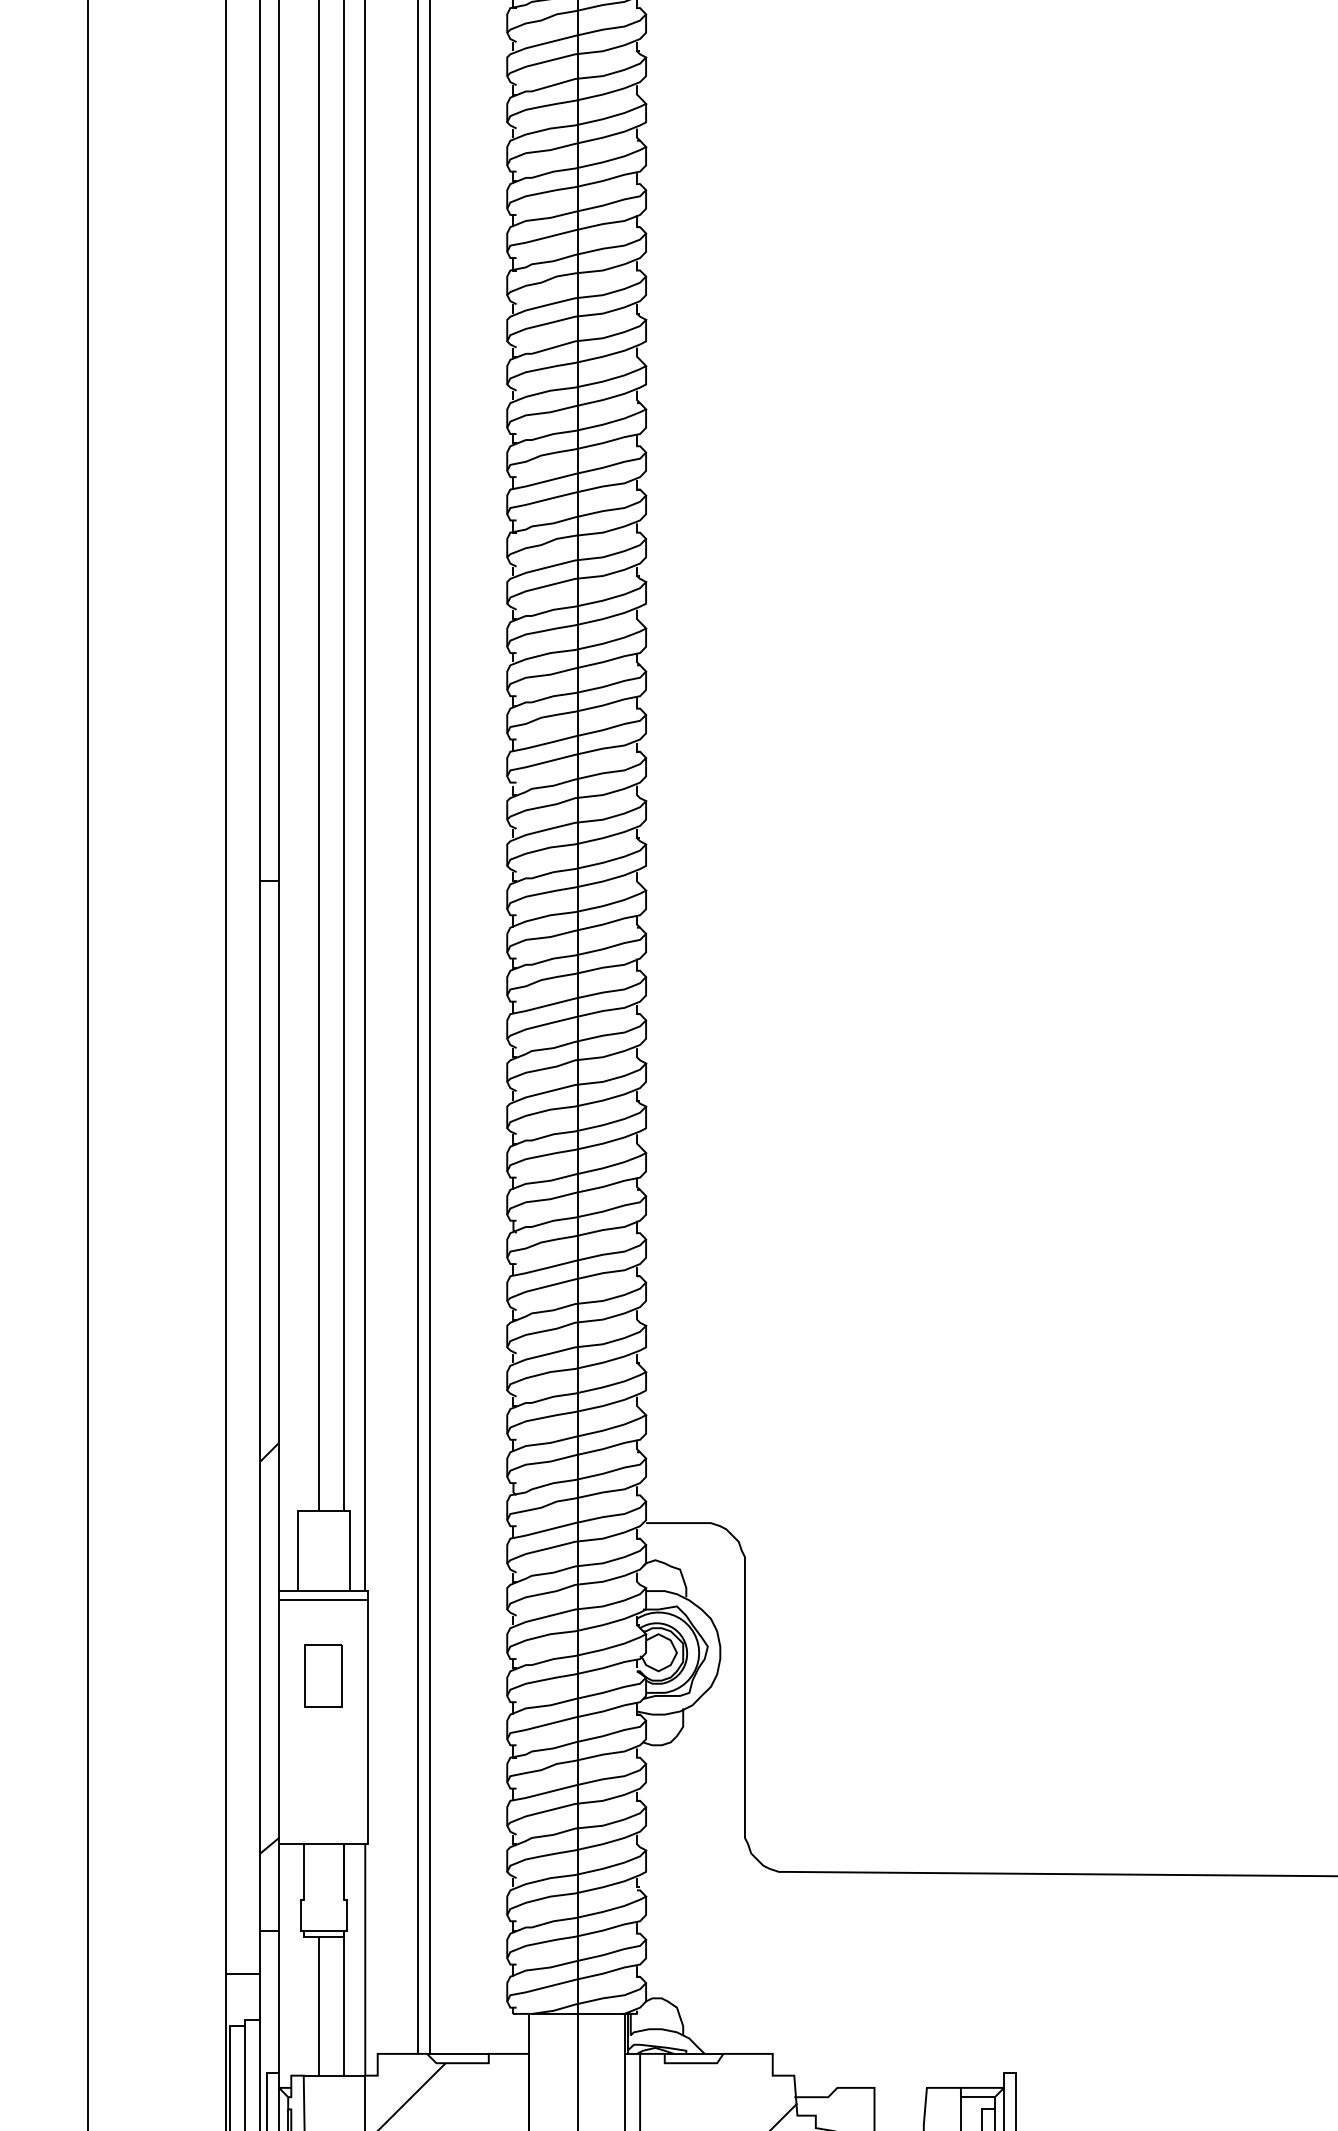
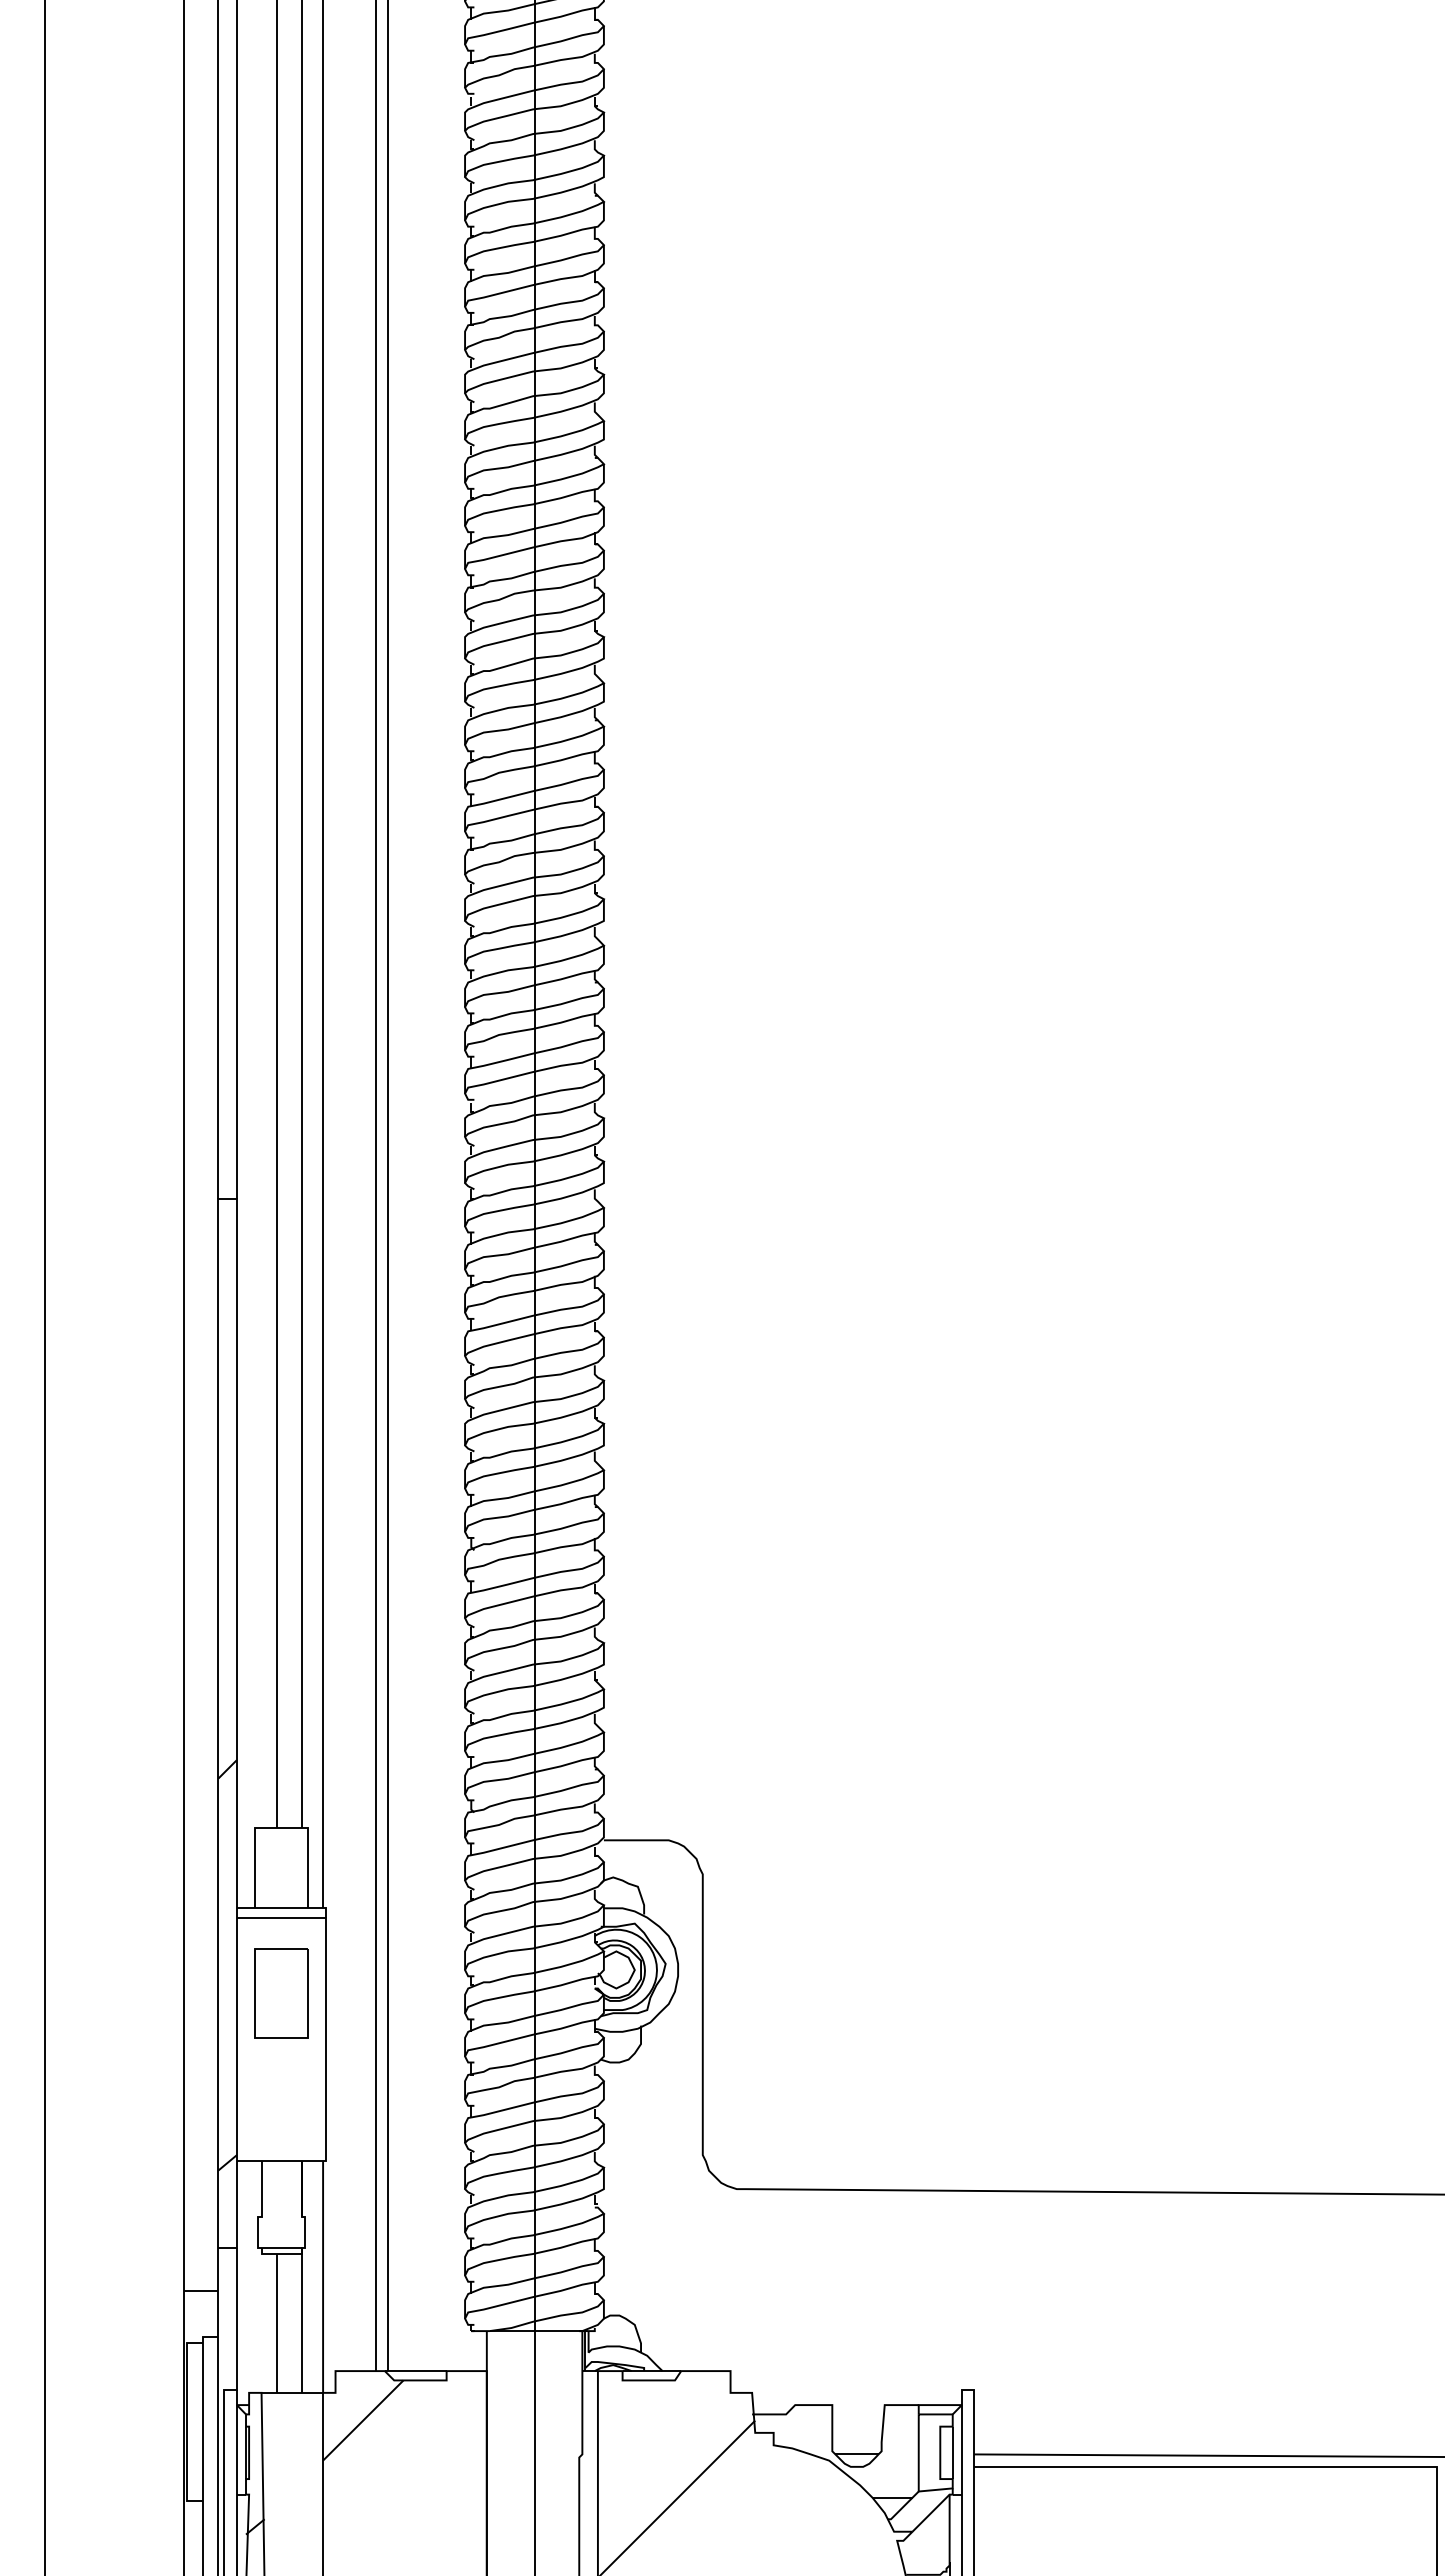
part: (323, 1676) -> (281, 1993), size x1.43

